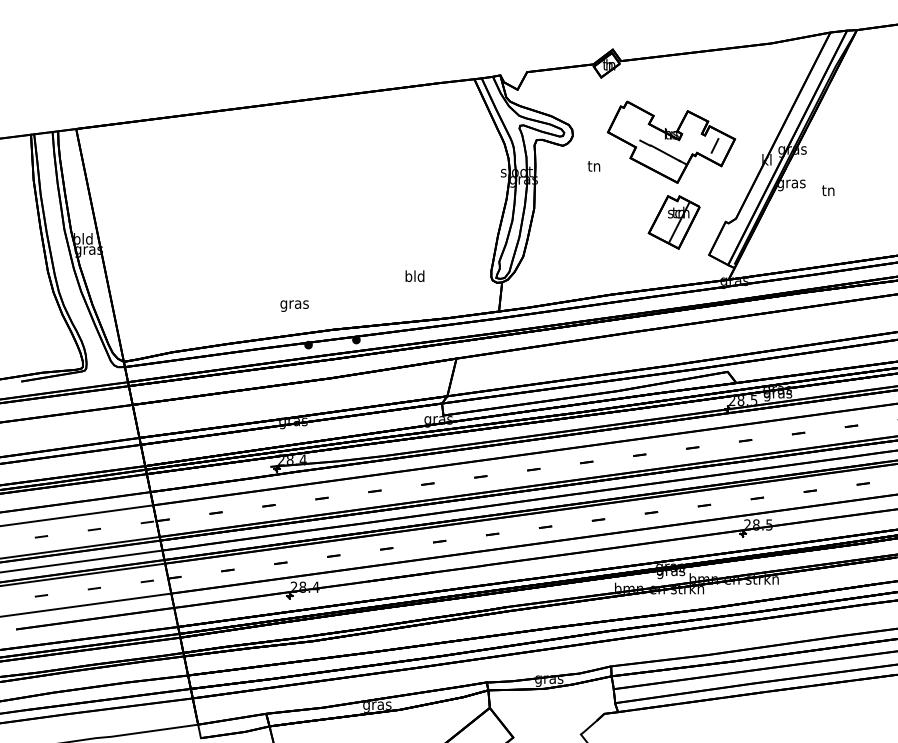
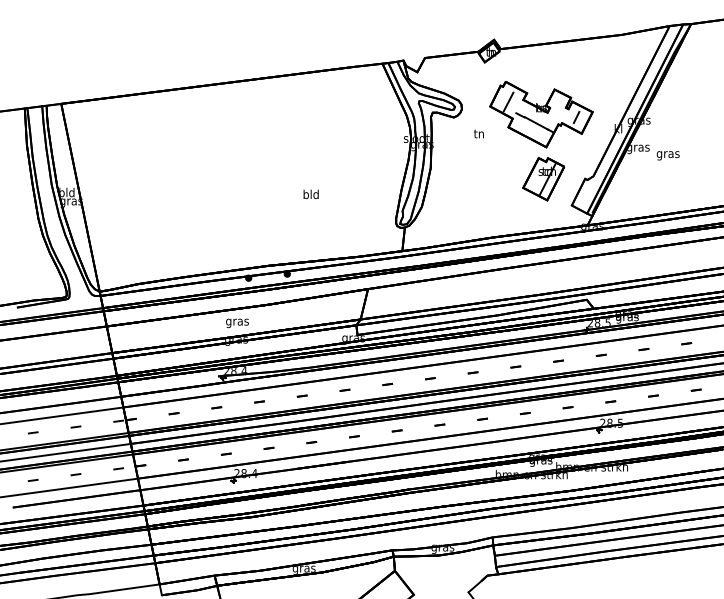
line: (630, 126) -> (508, 101), added
text: (828, 192) -> (668, 155), tn -> gras
text: (414, 275) -> (310, 193), moved
text: (294, 305) -> (237, 322), moved

